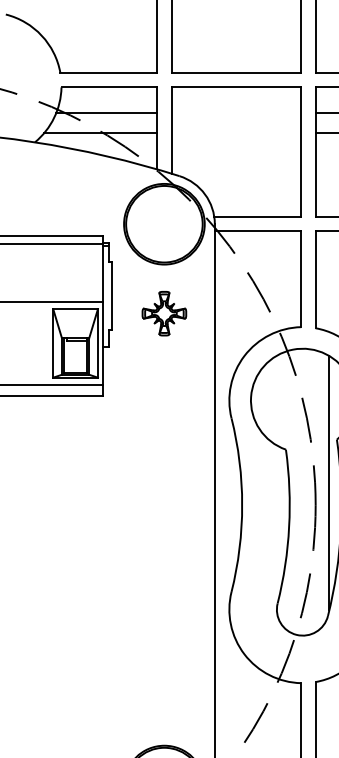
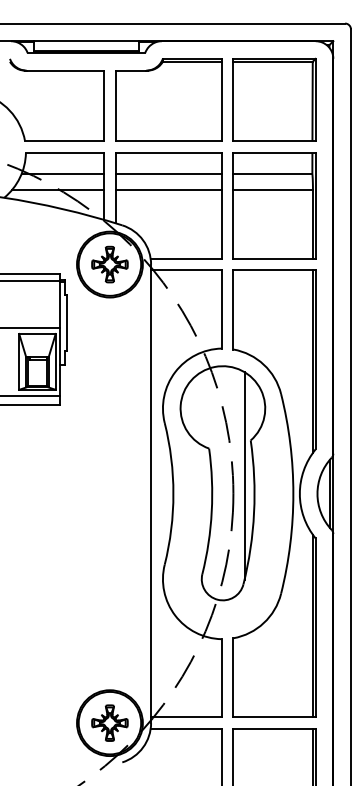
line: (236, 113) -> (168, 174), added
line: (236, 133) -> (168, 190), added
part: (163, 313) -> (109, 264), moved

